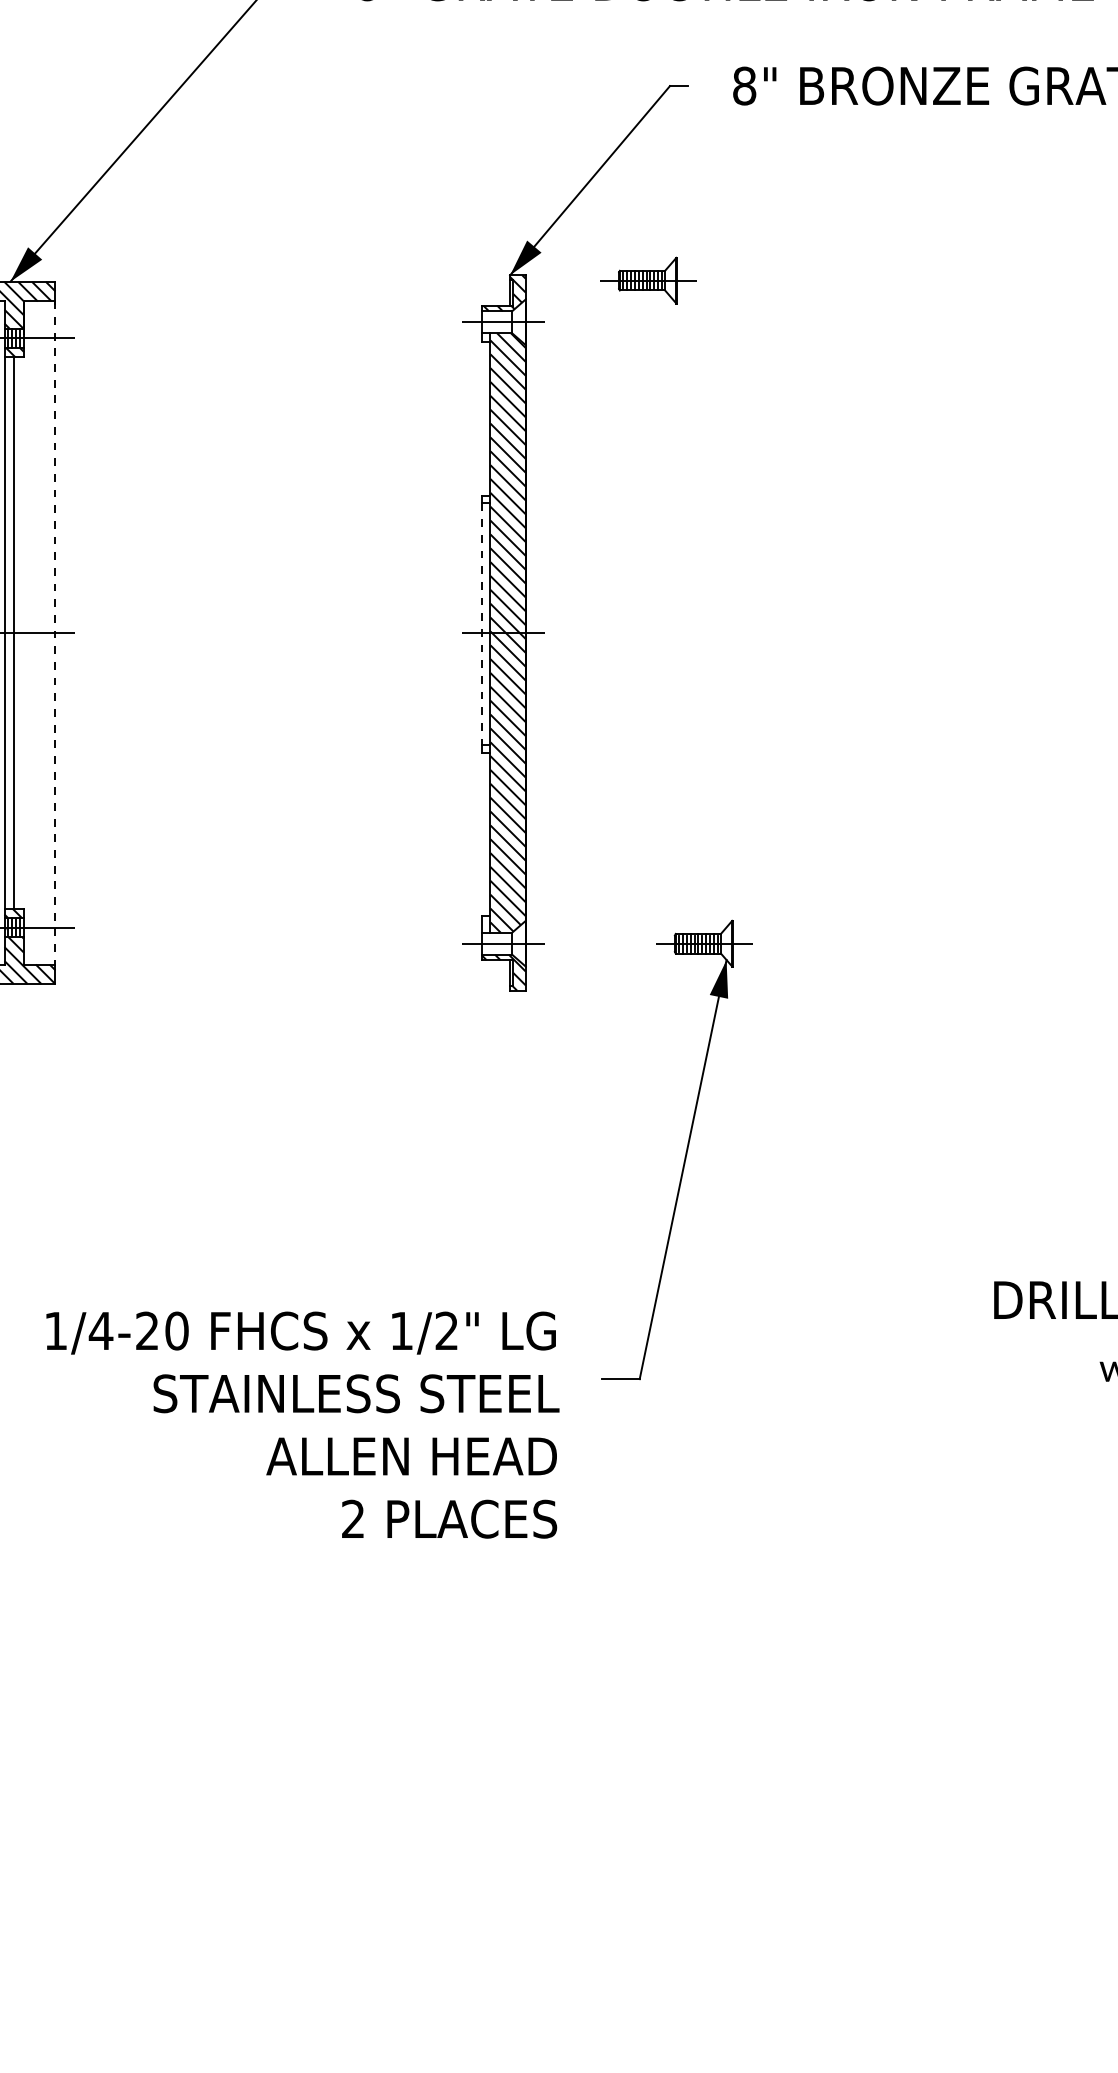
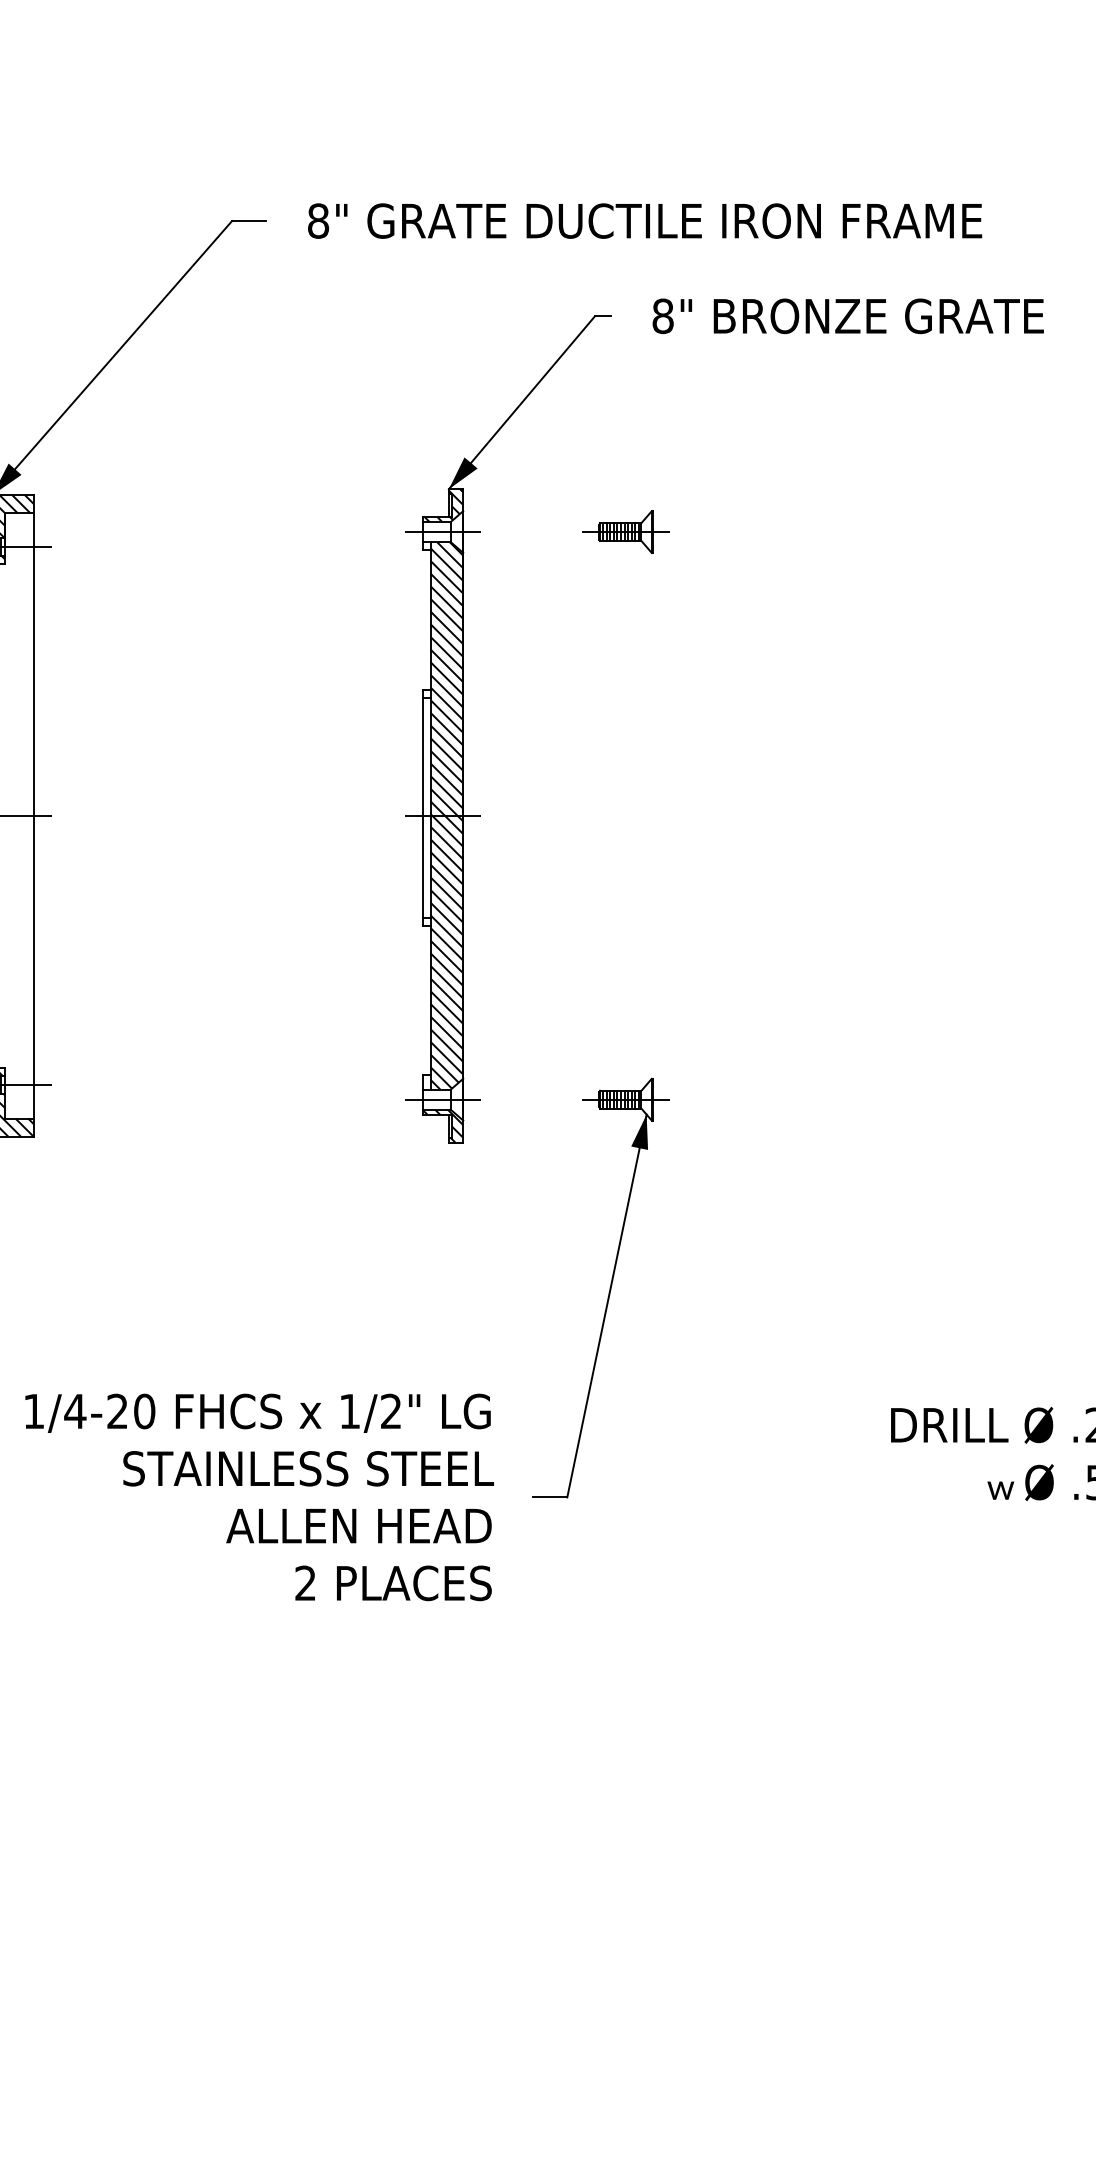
part: (647, 280) -> (625, 531), moved
line: (482, 624) -> (423, 808), dashed -> solid
line: (55, 632) -> (33, 815), dashed -> solid
text: (302, 1425) -> (259, 1497), moved

